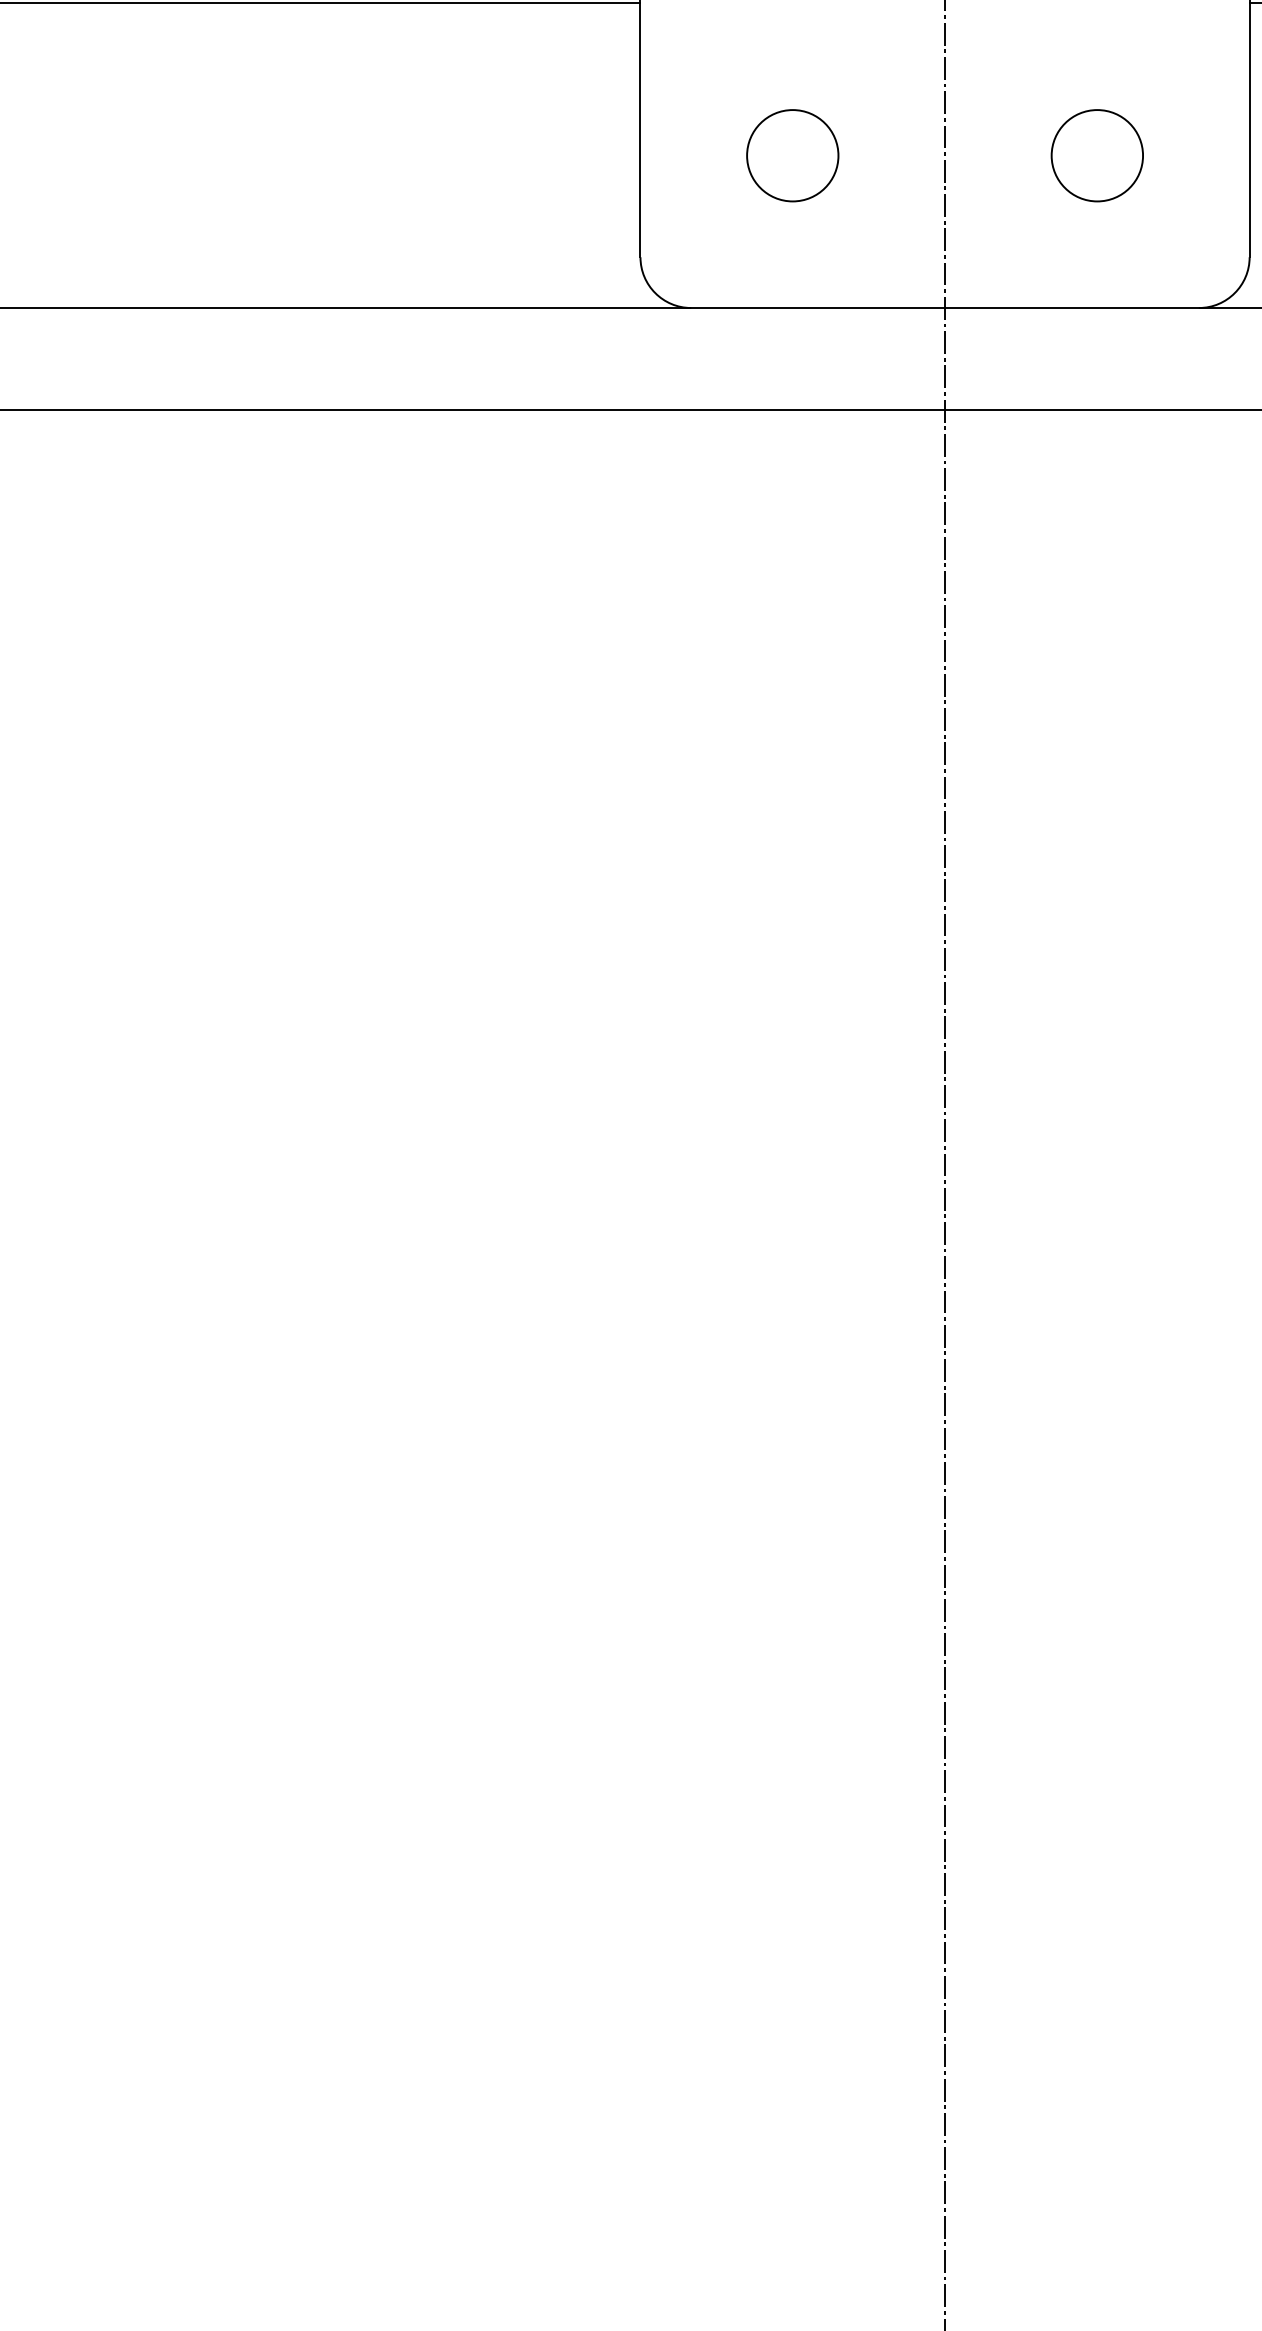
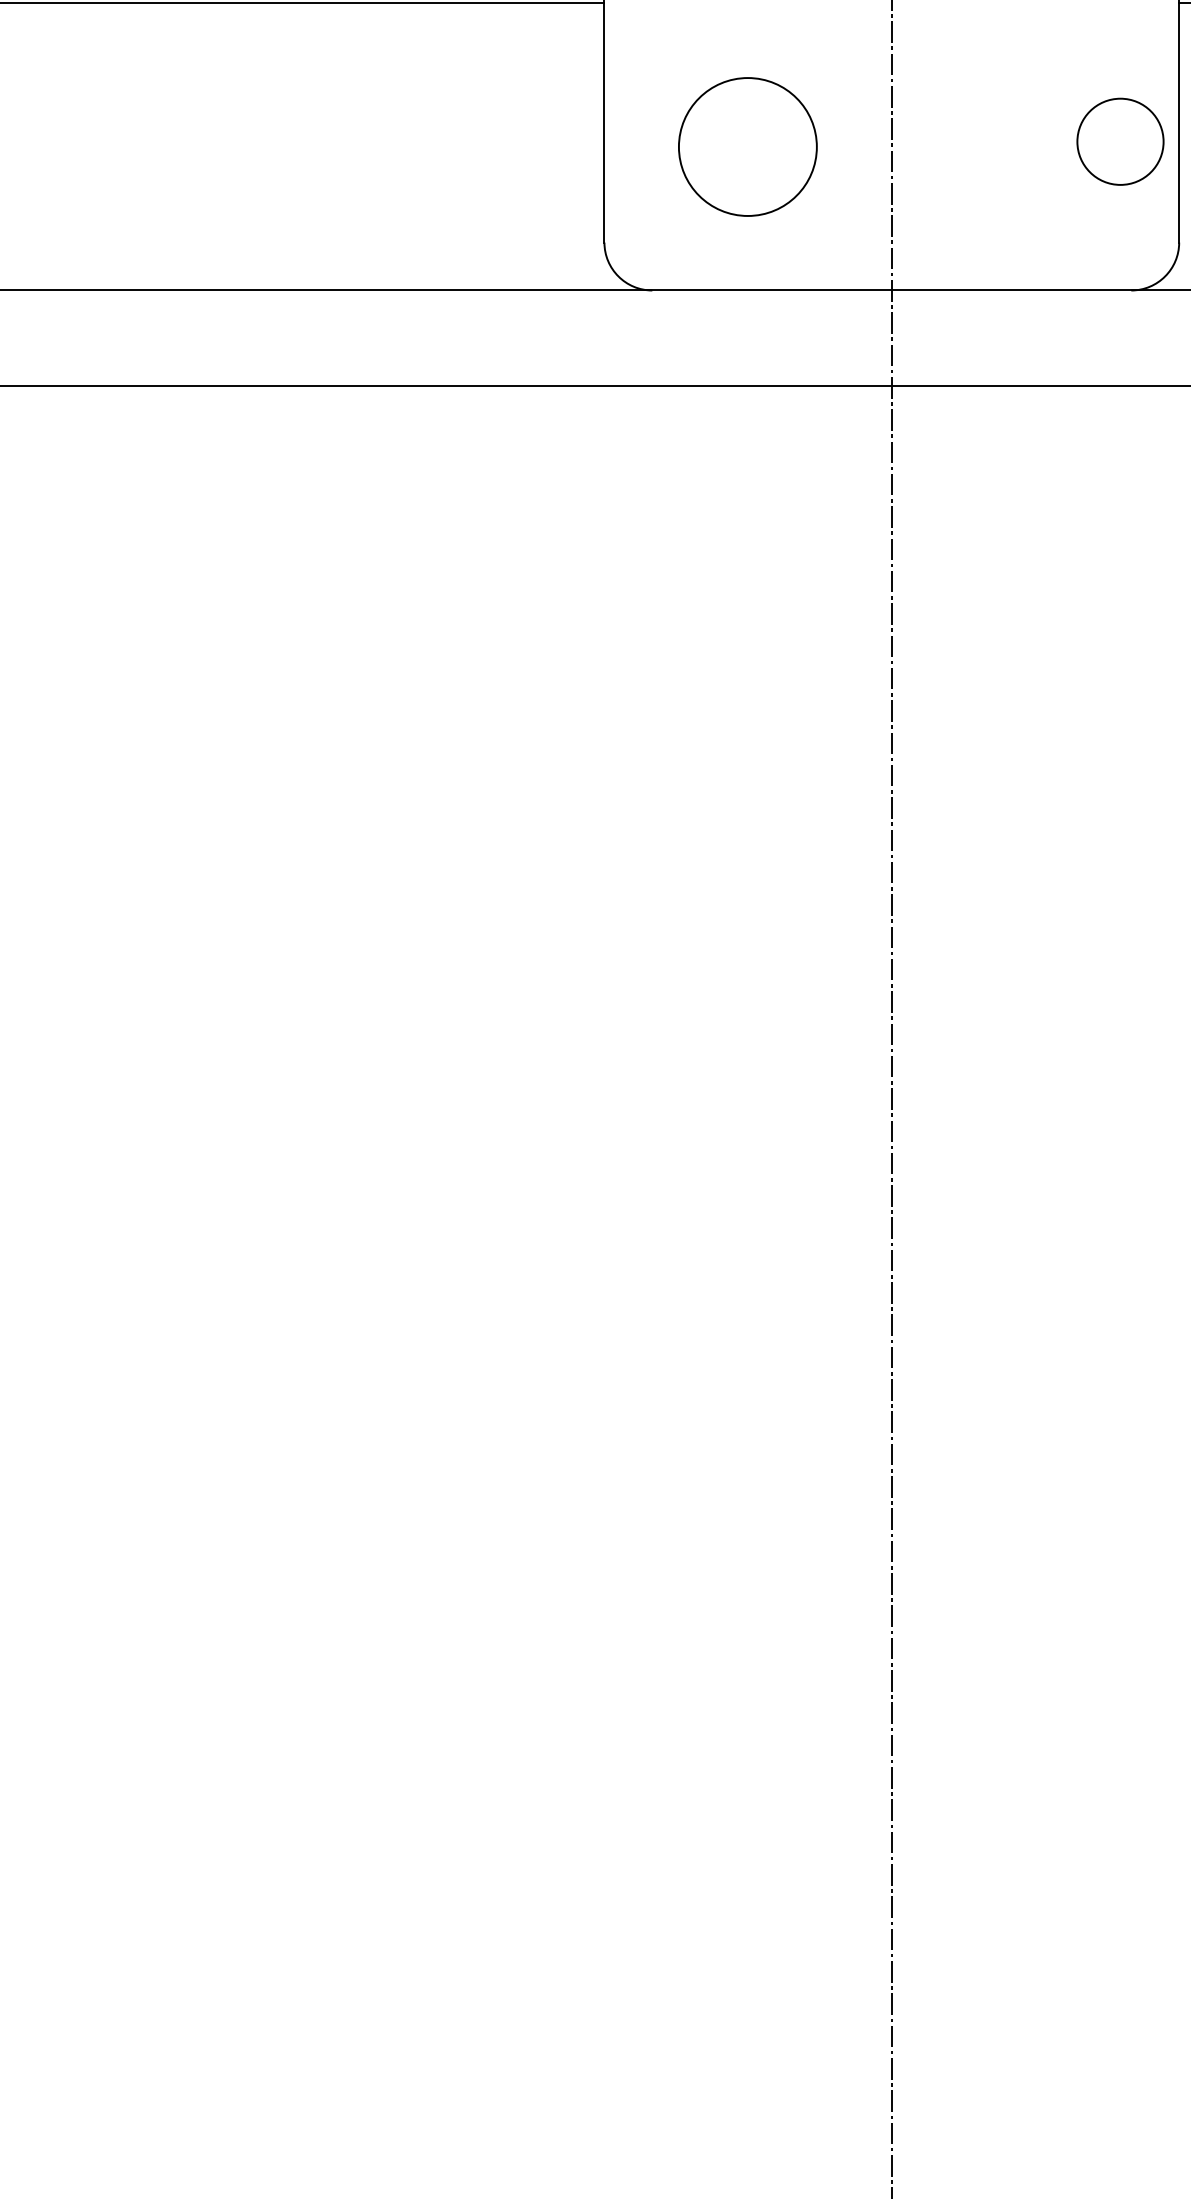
circle: (793, 155) -> (748, 146), size x1.6
circle: (1097, 155) -> (1120, 141), moved

